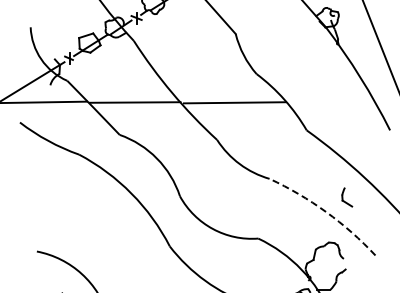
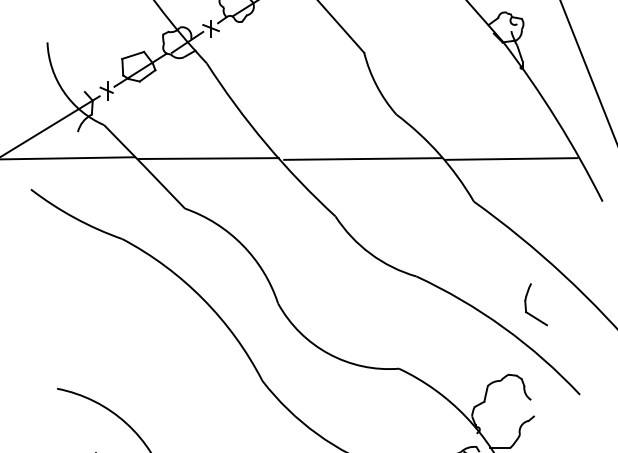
line: (330, 102) -> (510, 158), added
part: (347, 197) -> (536, 305), size x1.43
arc: (326, 212) -> (504, 328), dashed -> solid

